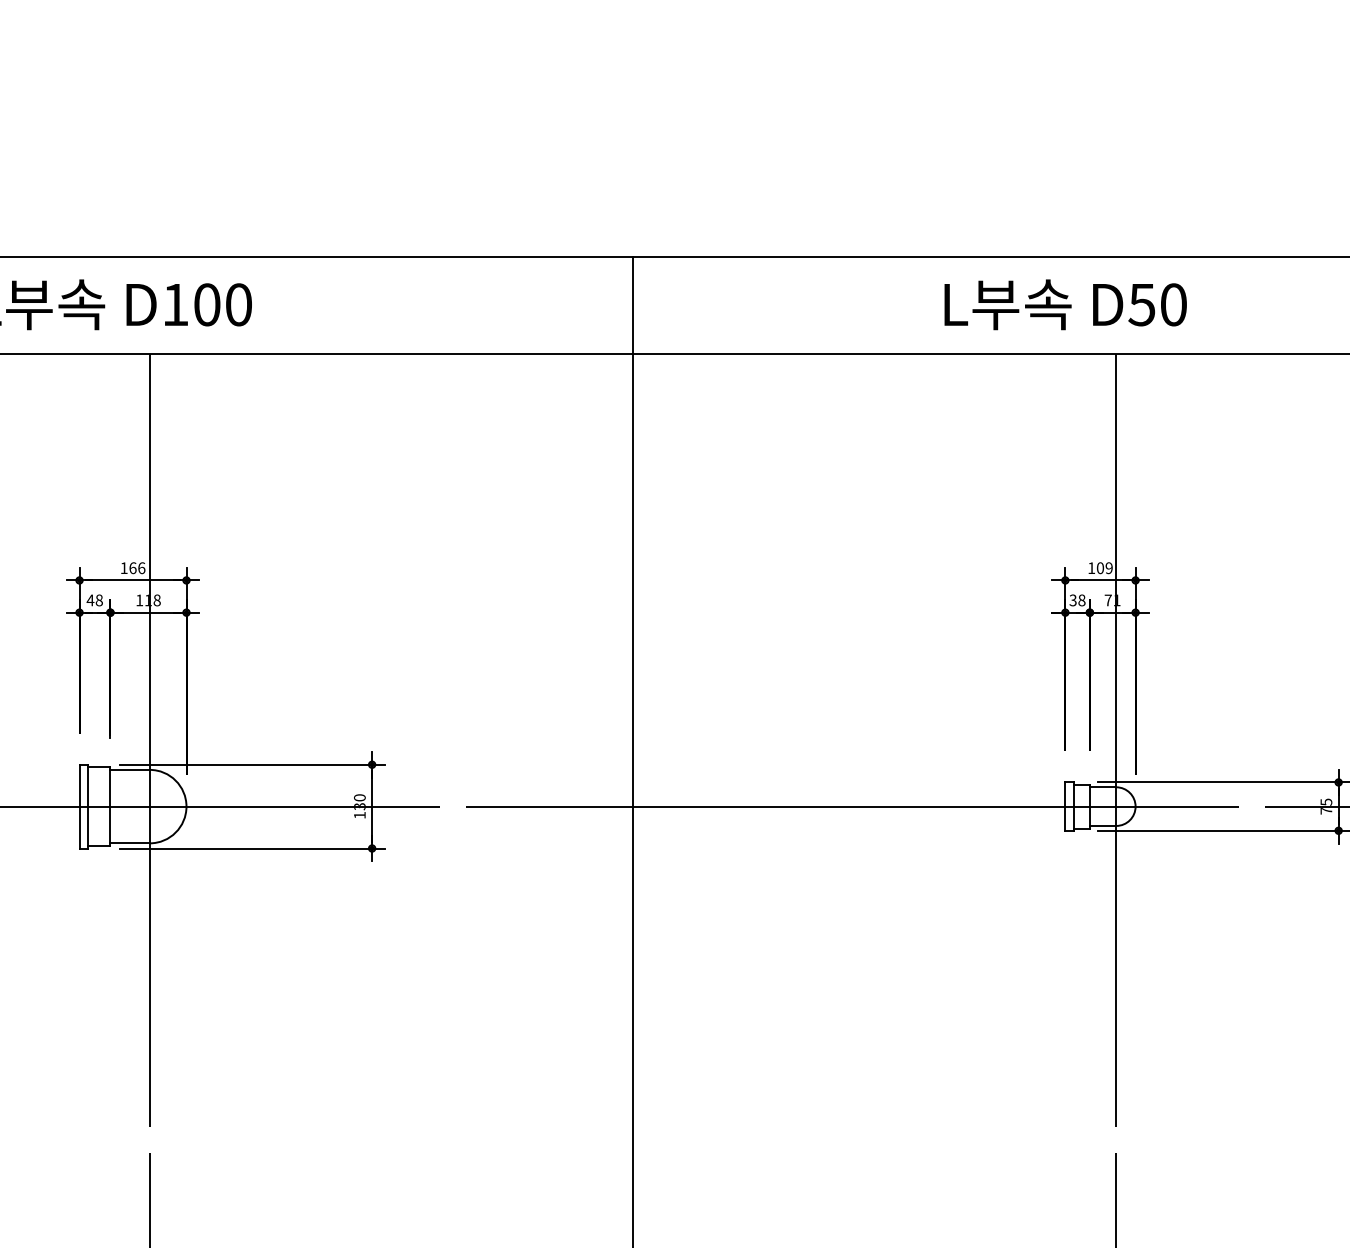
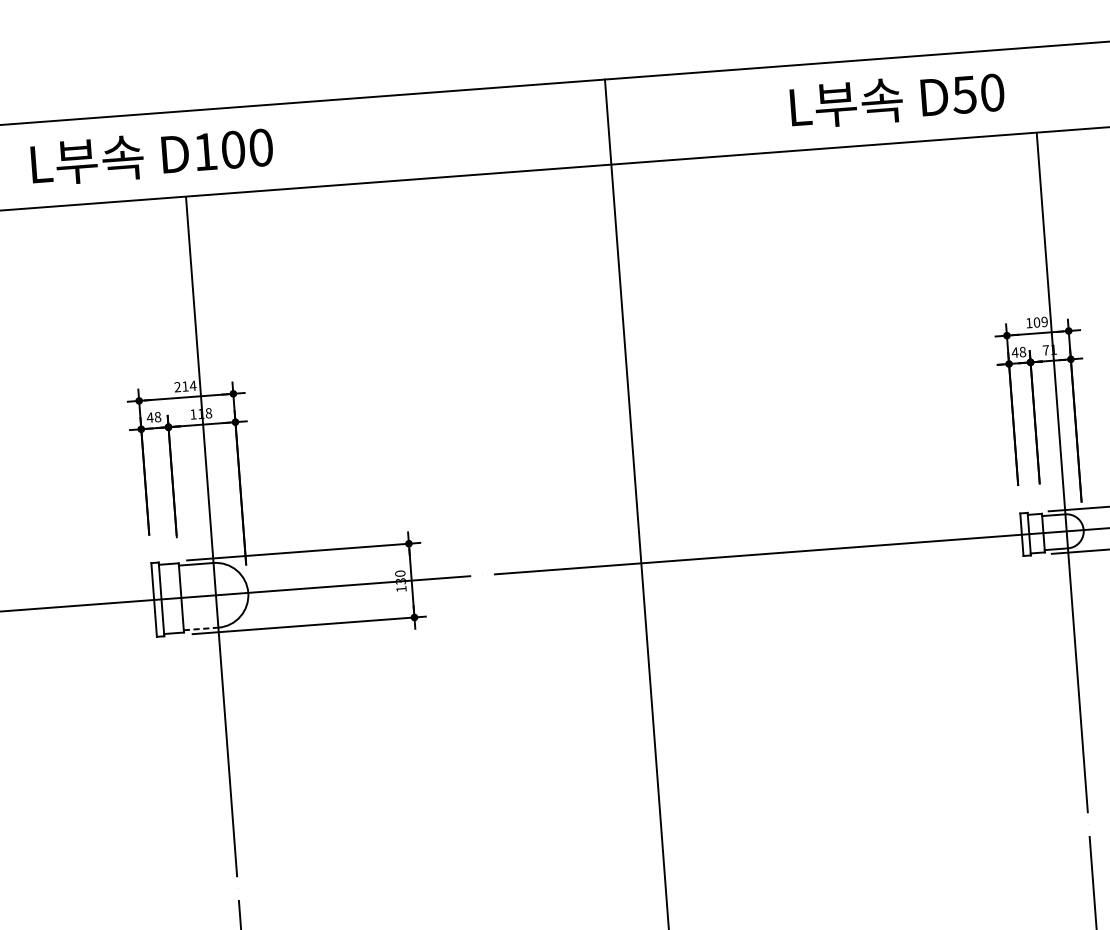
text: (1065, 304) -> (897, 99), moved
text: (132, 568) -> (185, 386), 166 -> 214
text: (1073, 600) -> (1015, 352), 38 -> 48
line: (130, 843) -> (201, 629), solid -> dashed

